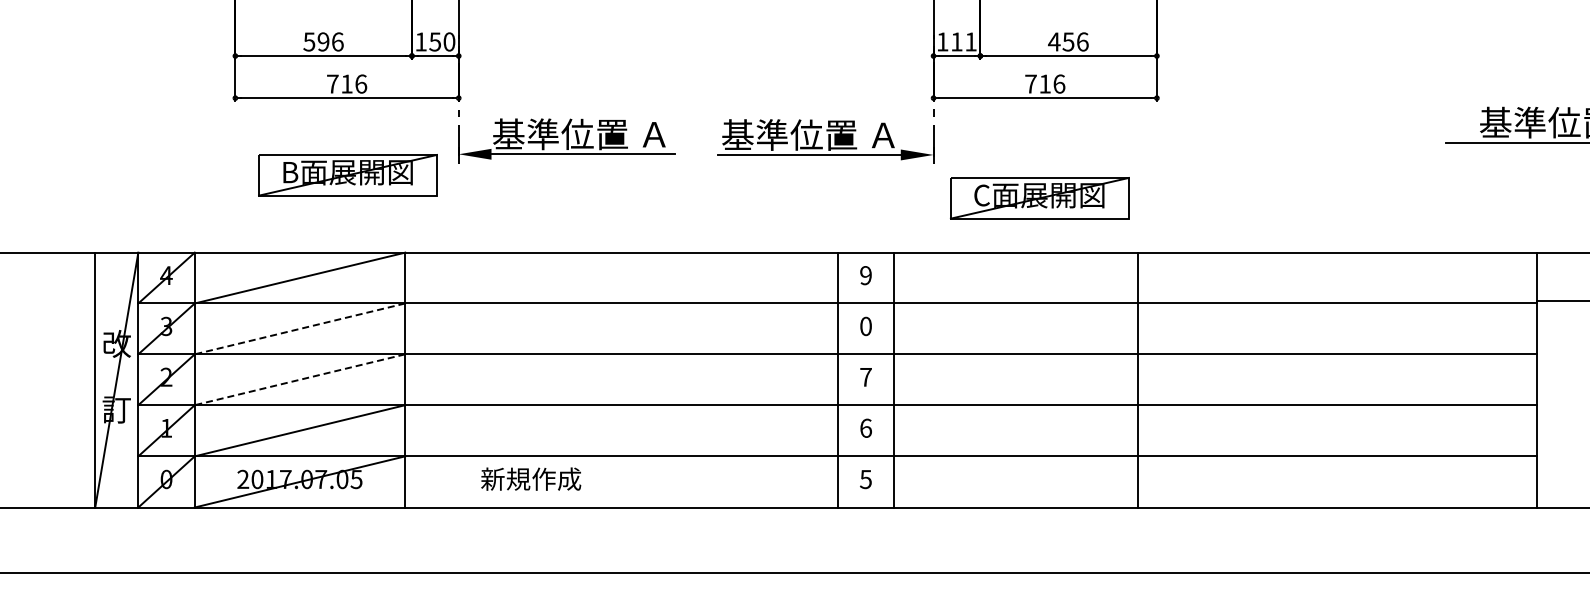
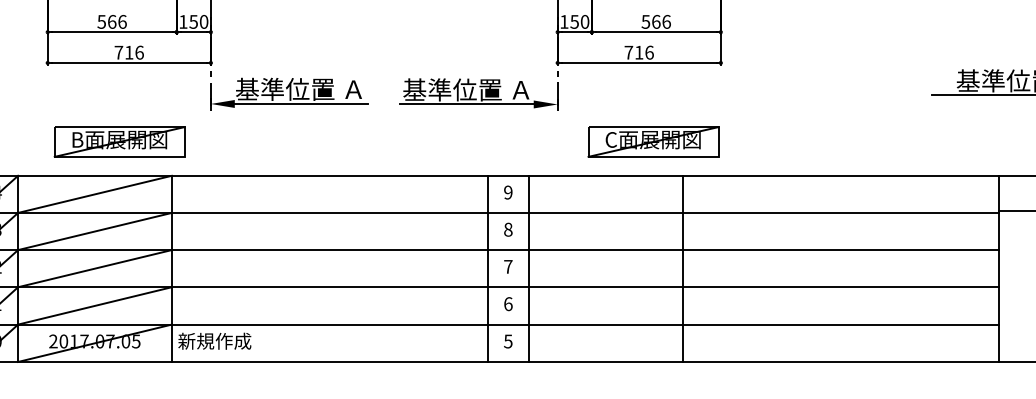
text: (323, 41) -> (112, 21), 596 -> 566
text: (963, 41) -> (579, 21), 111 -> 150
text: (1061, 41) -> (651, 21), 456 -> 566
part: (347, 175) -> (119, 142), moved
part: (1039, 198) -> (653, 142), moved
text: (865, 326) -> (507, 229), 0 -> 8
line: (299, 329) -> (94, 231), dashed -> solid
line: (299, 379) -> (94, 268), dashed -> solid
line: (1137, 379) -> (682, 268), moved
text: (531, 478) -> (215, 340), moved

